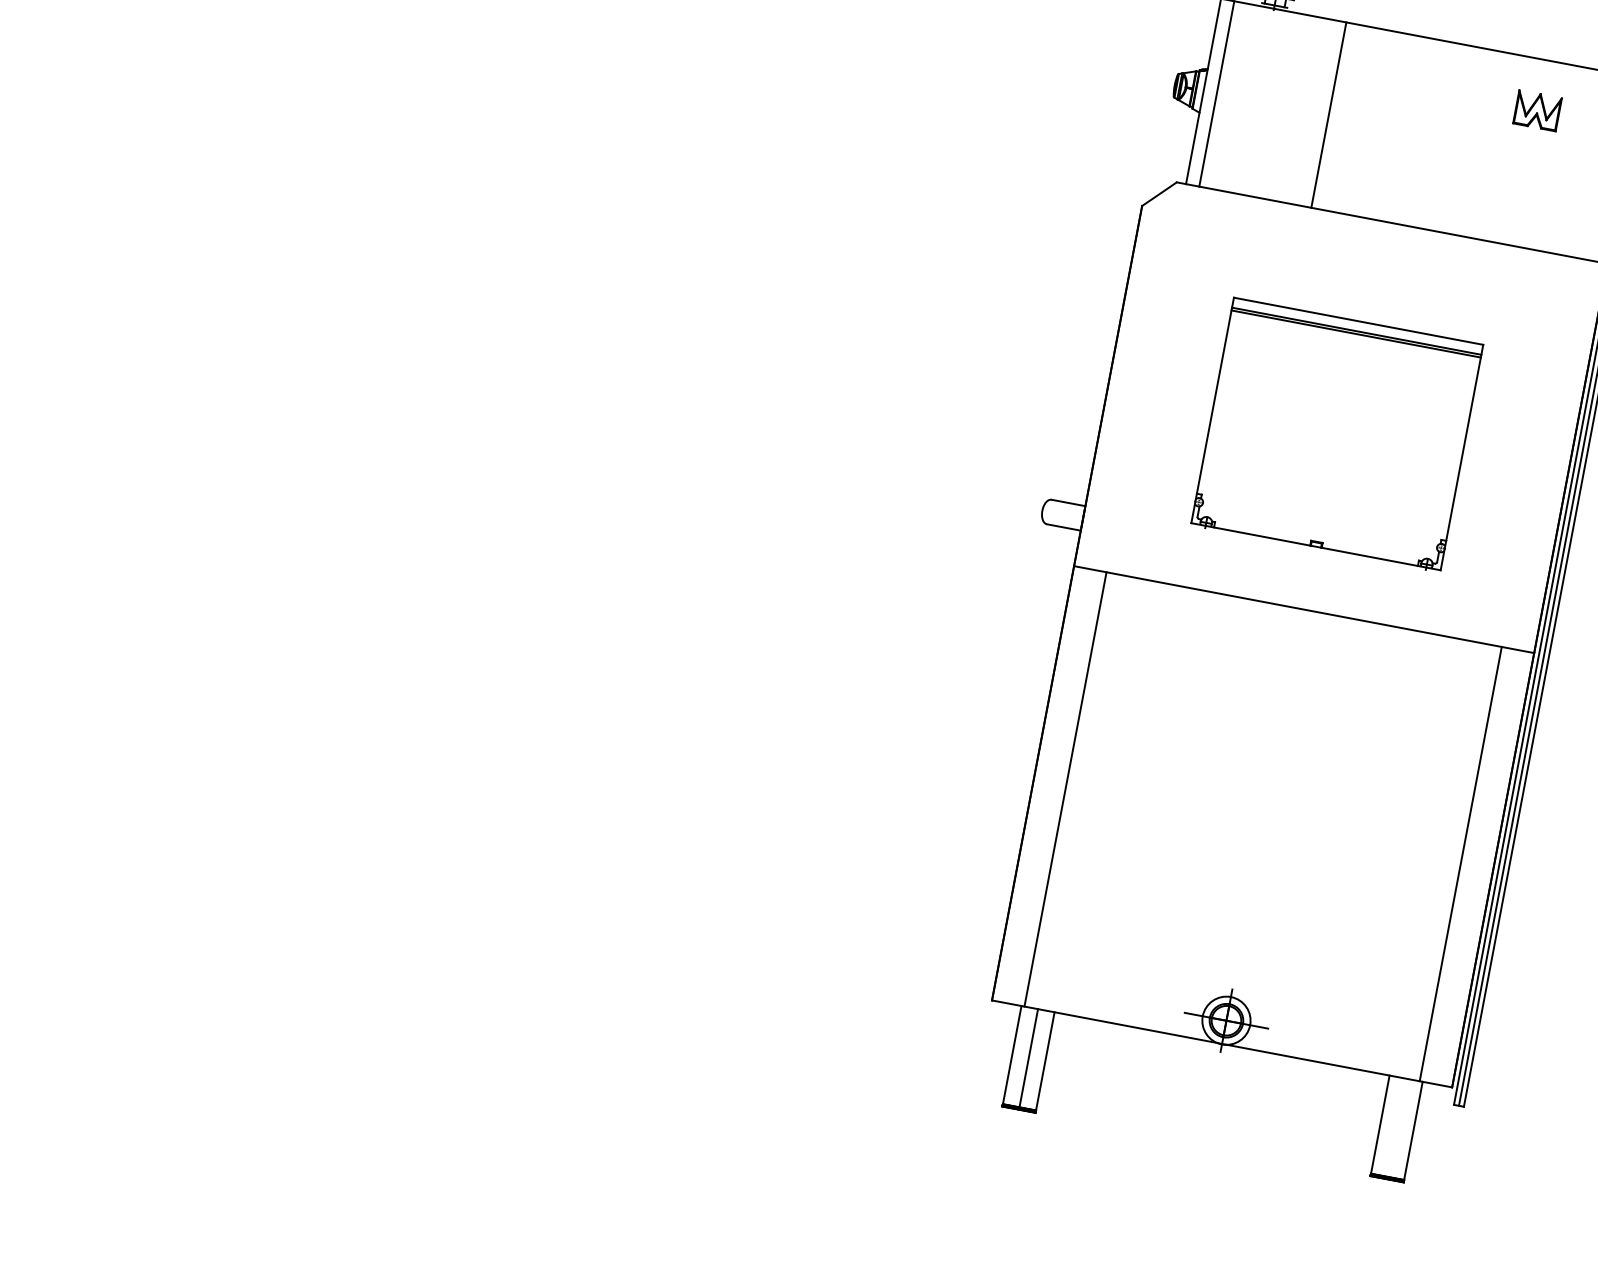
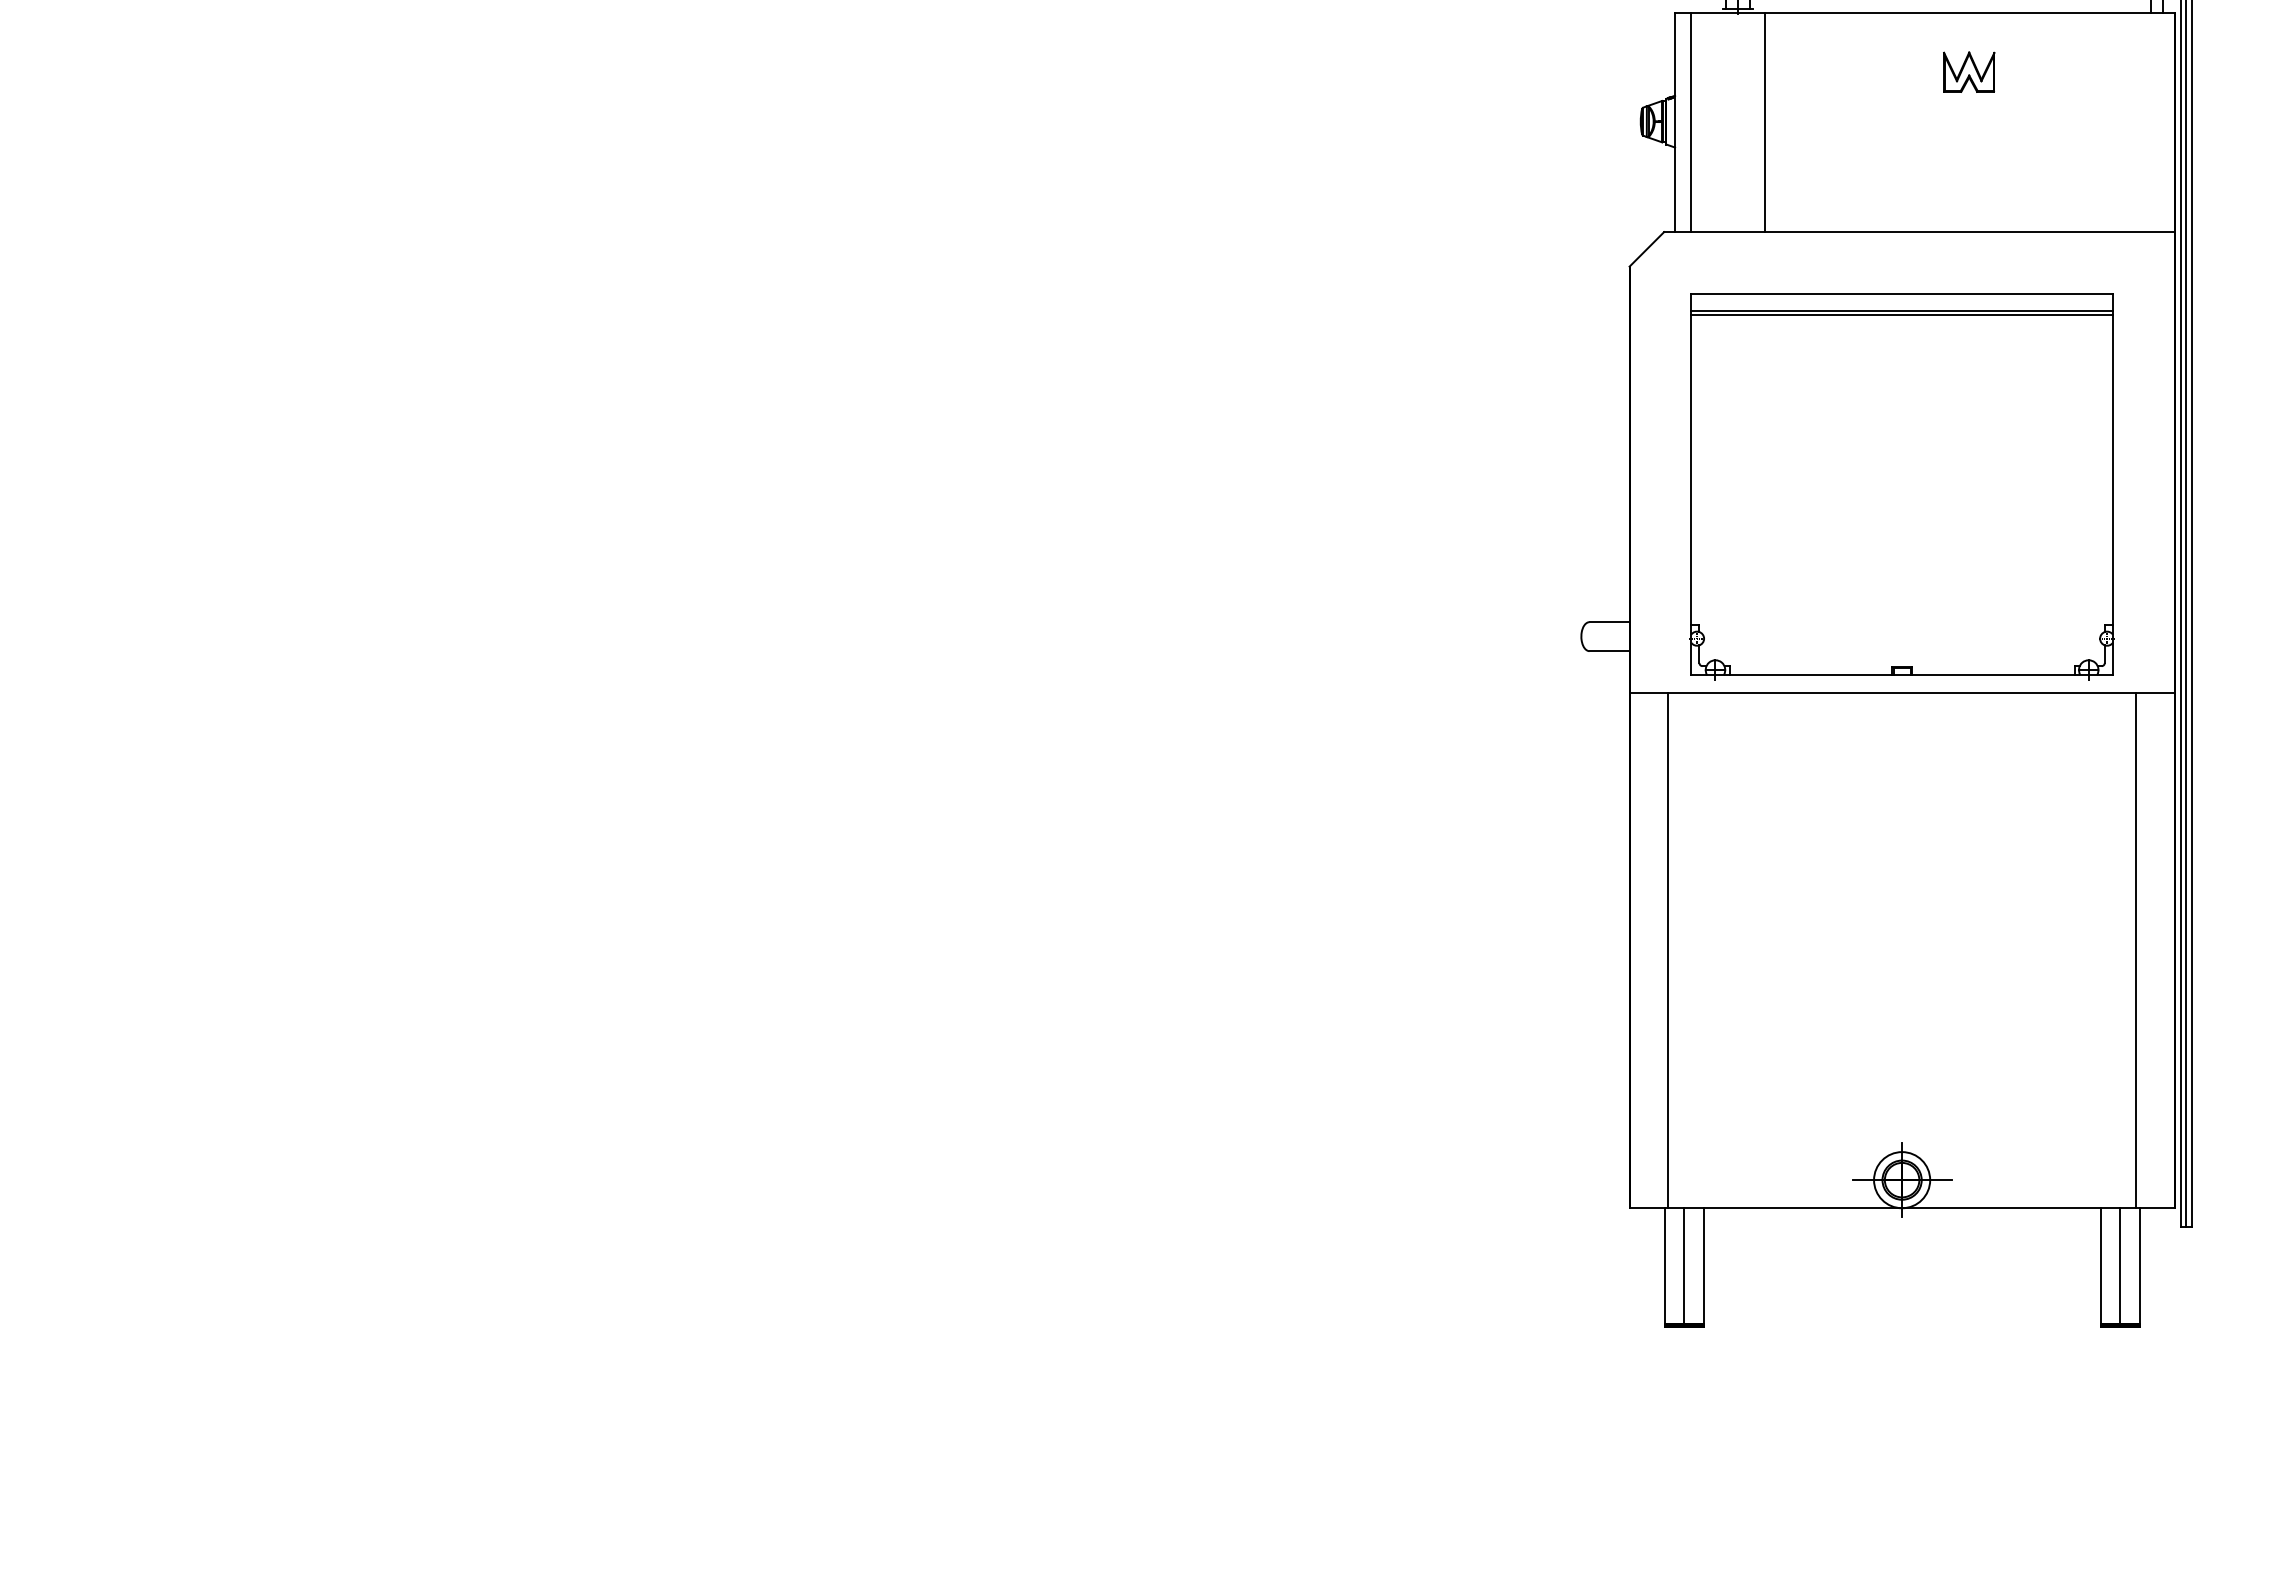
part: (1537, 110) -> (1969, 71), moved
line: (1328, 115) -> (1764, 122), moved
part: (1336, 435) -> (1901, 486), size x1.43
line: (1397, 1127) -> (2120, 1265), added

